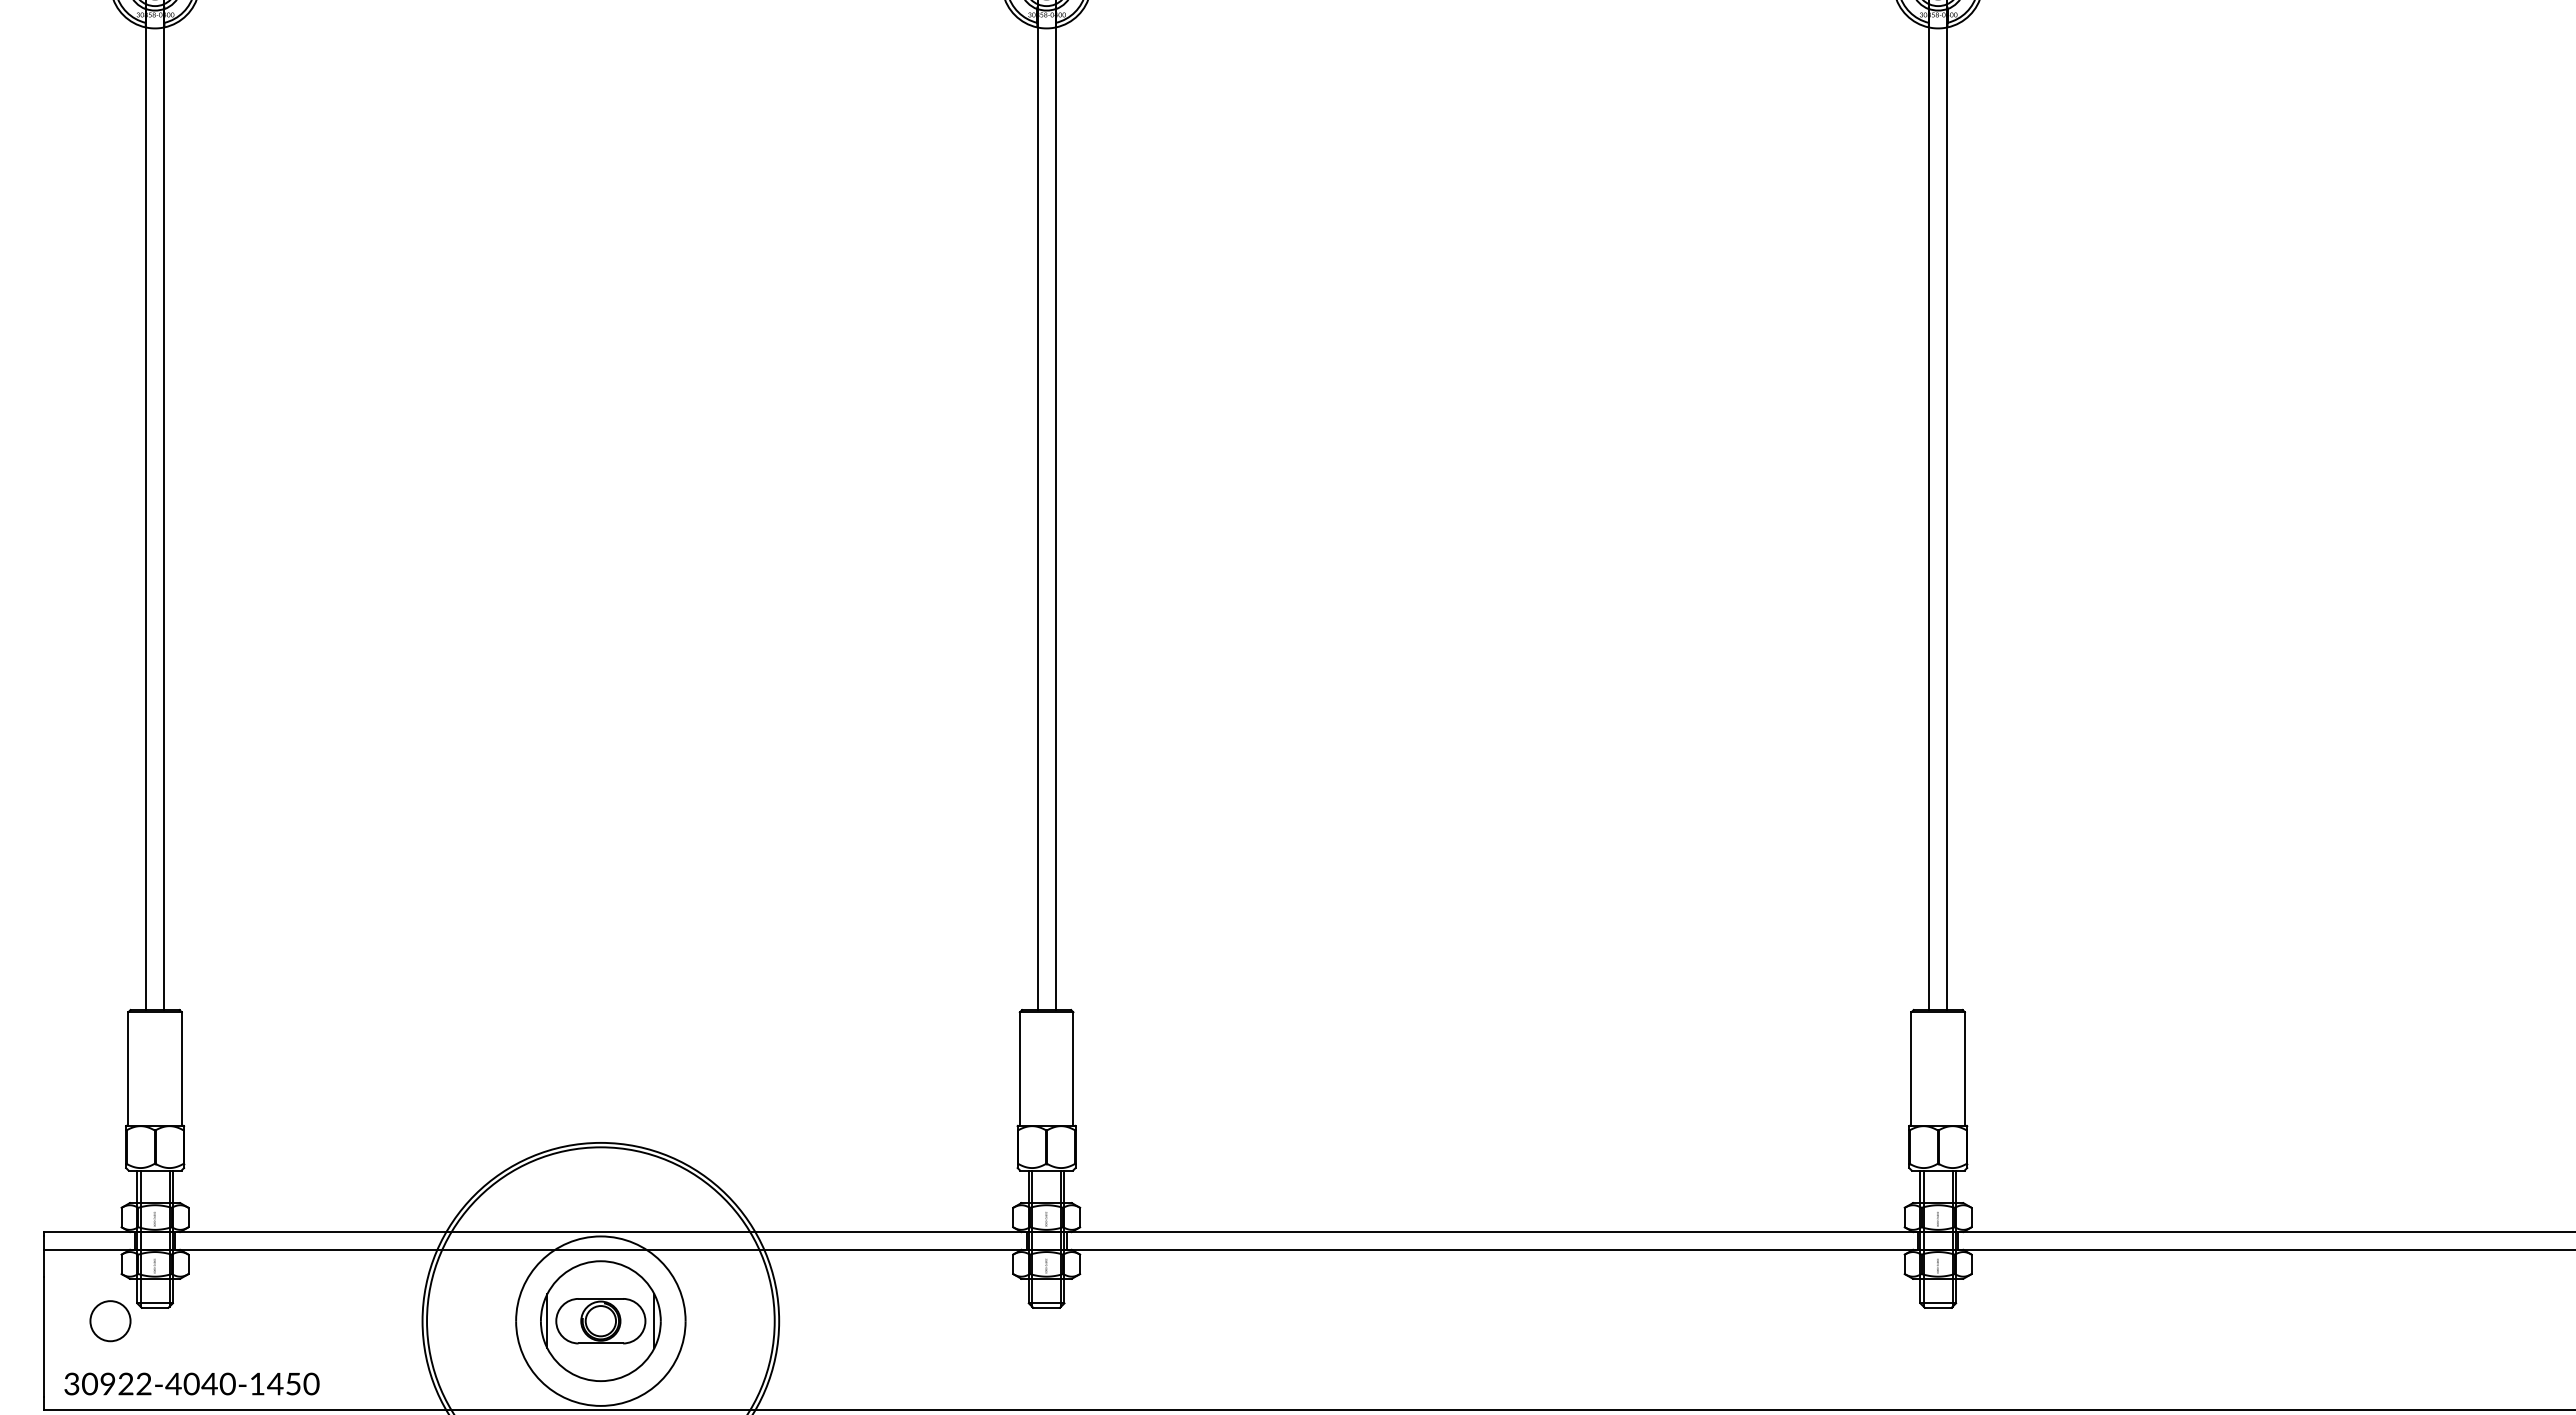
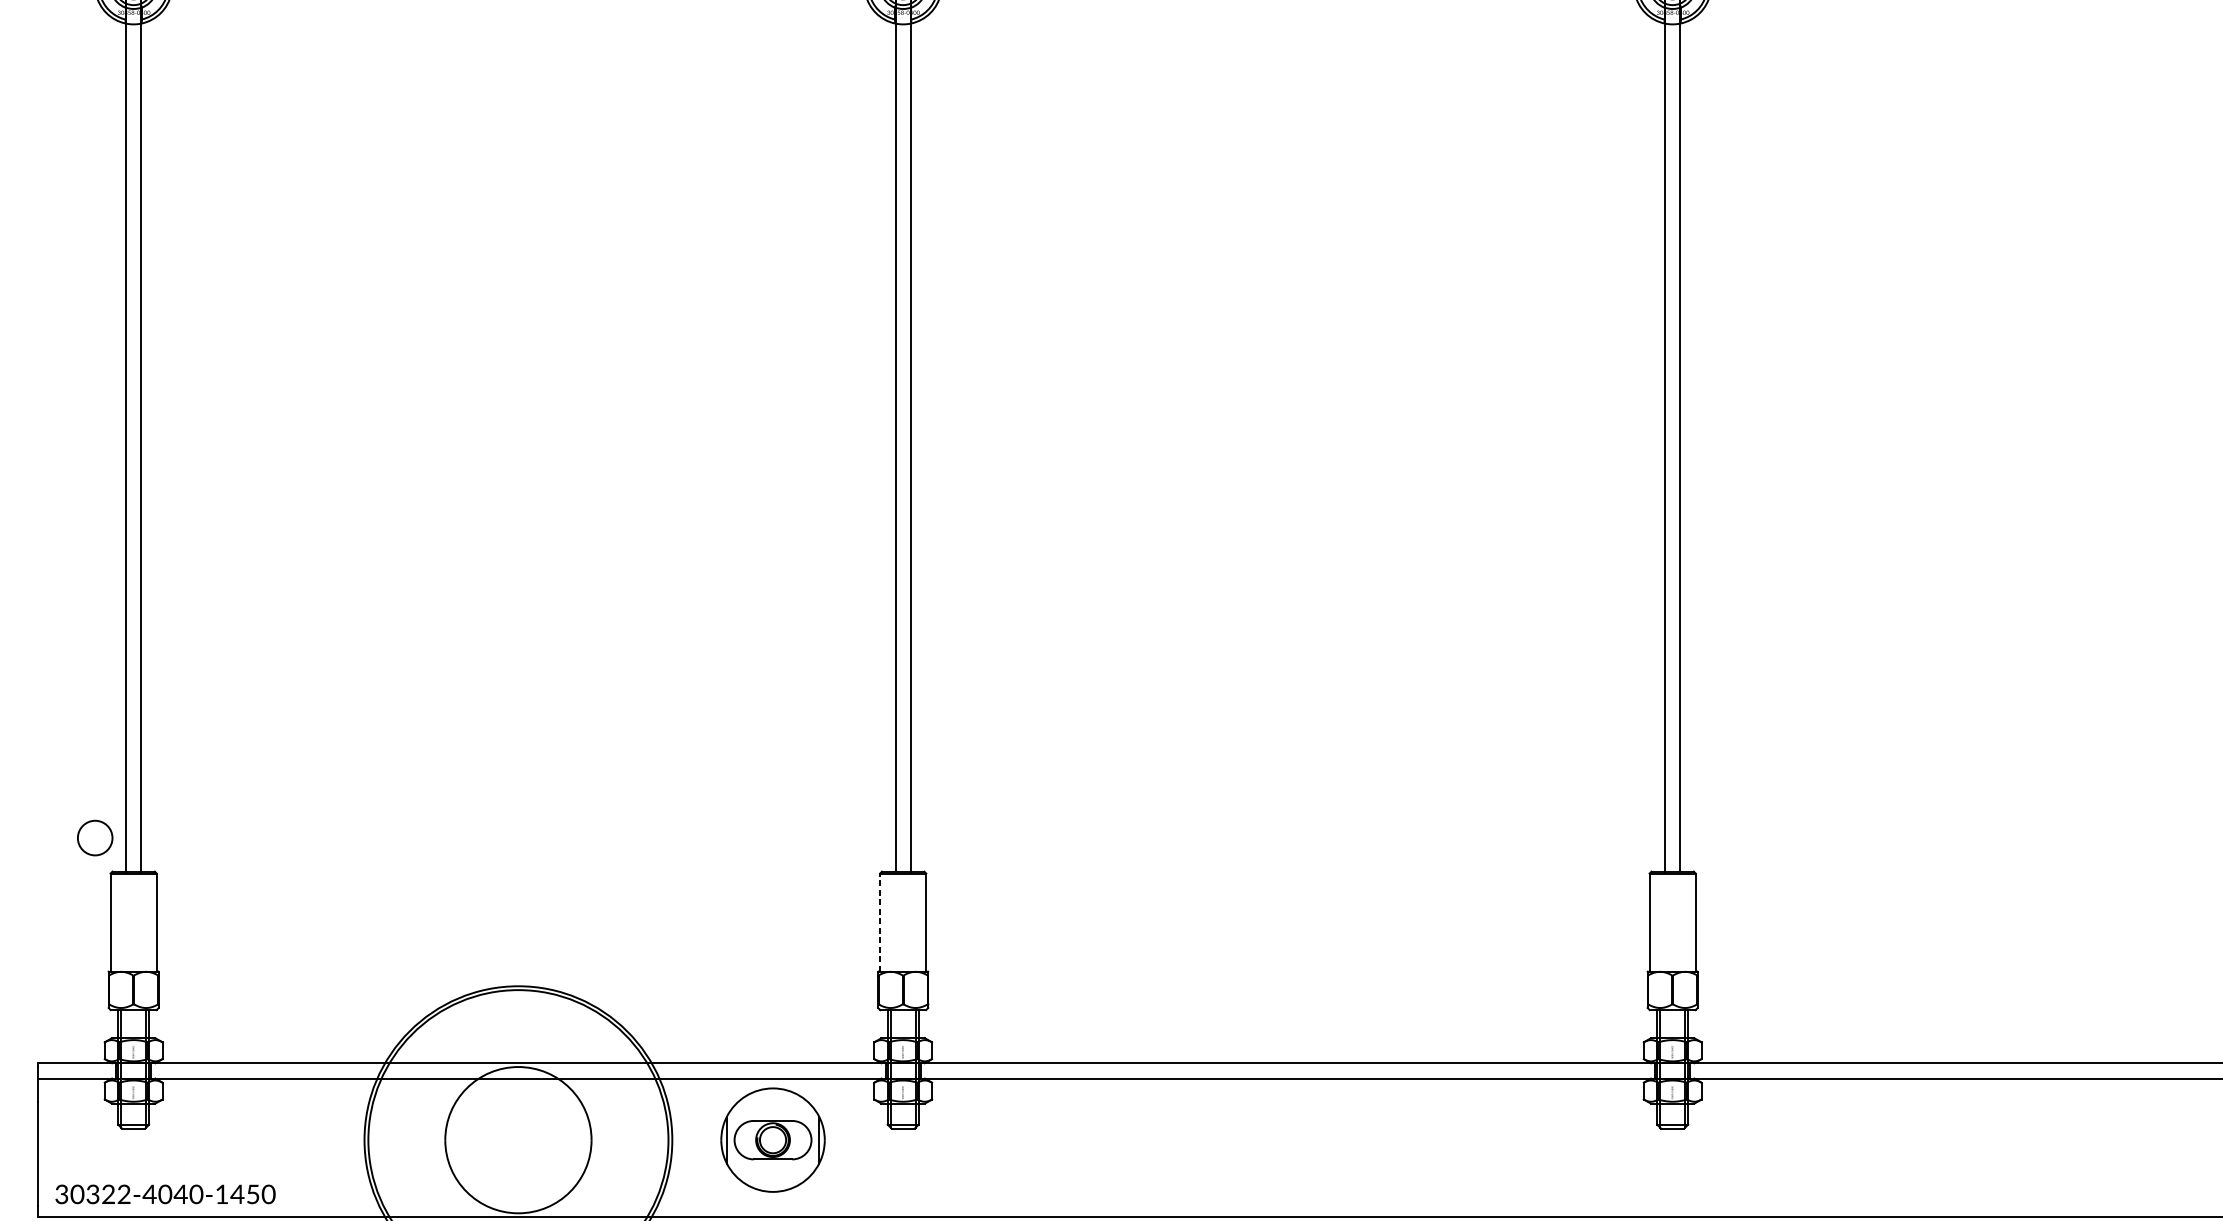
line: (1019, 1069) -> (879, 922), solid -> dashed
part: (600, 1320) -> (772, 1139), moved
circle: (110, 1321) -> (95, 838), moved
text: (107, 1384) -> (92, 1194), 30922-4040-1450 -> 30322-4040-1450

